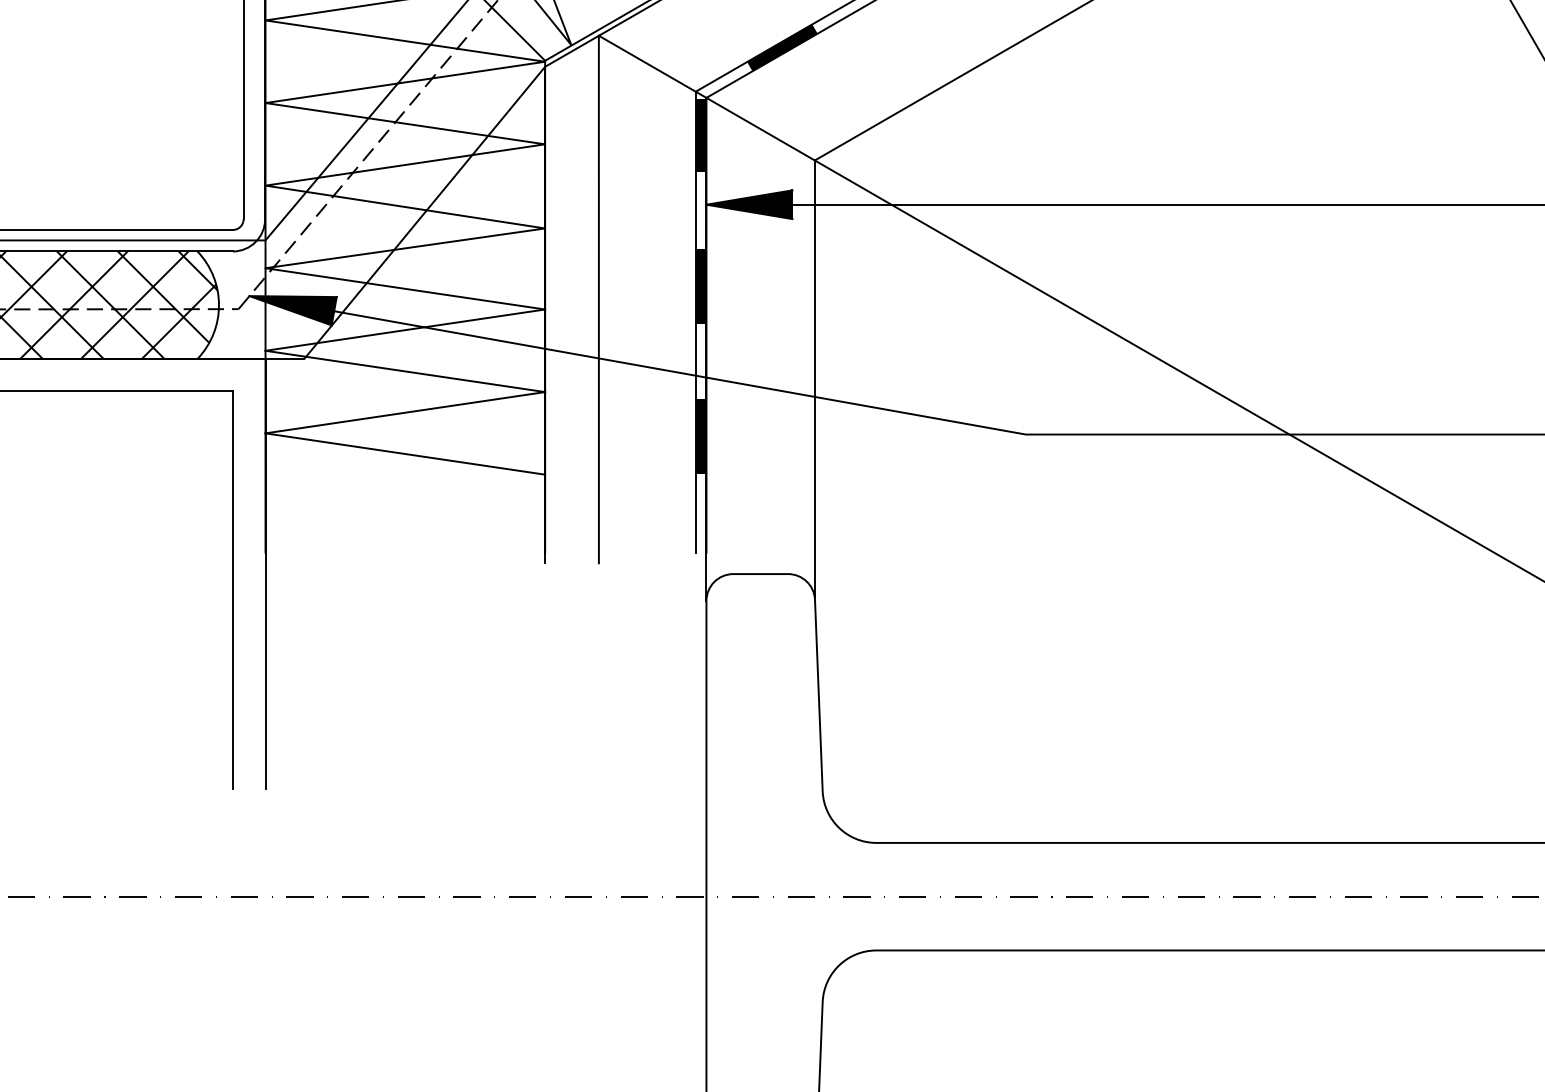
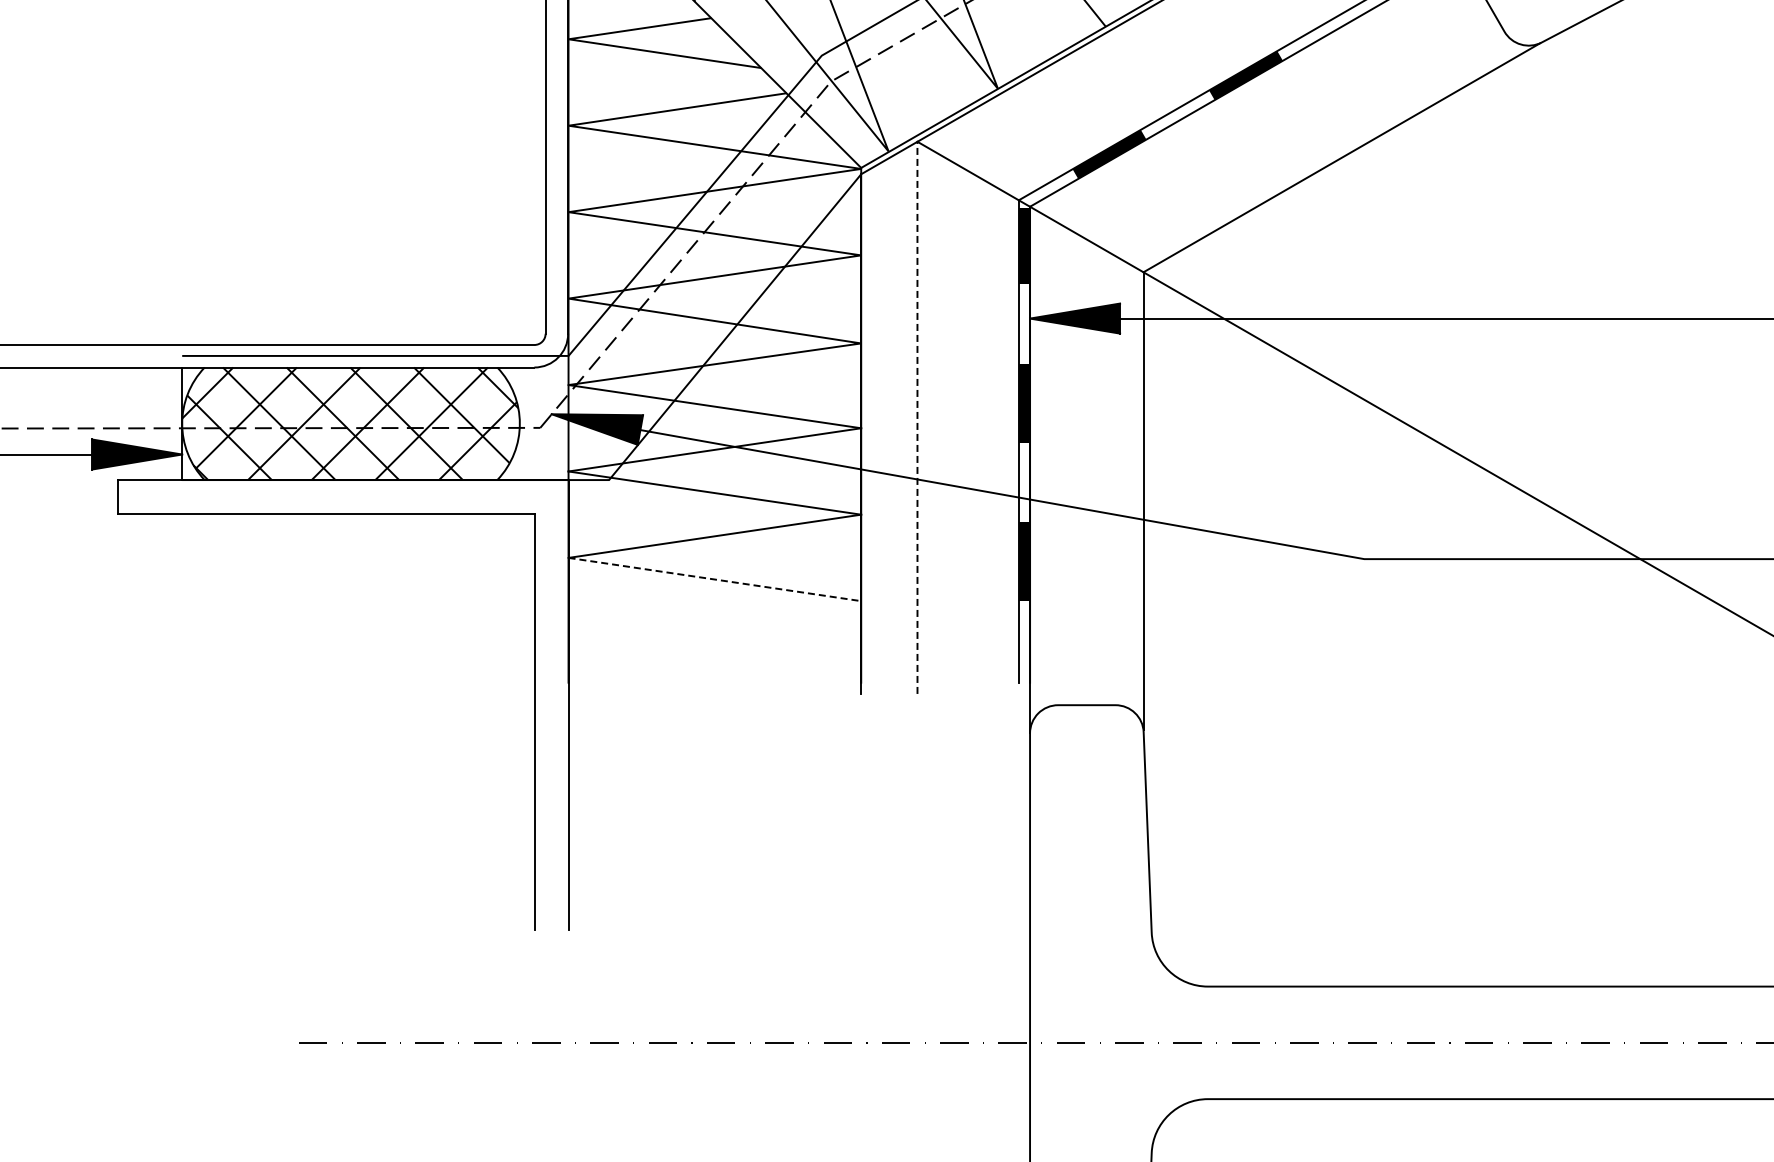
line: (598, 299) -> (917, 417), solid -> dashed
line: (404, 453) -> (714, 579), solid -> dashed

